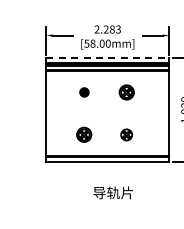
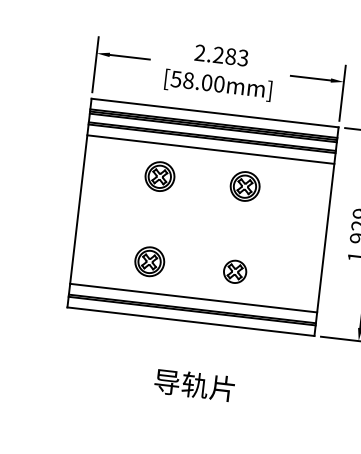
line: (108, 58) -> (216, 113), dashed -> solid
line: (107, 76) -> (210, 149), added
part: (84, 92) -> (160, 176), size x1.67
line: (107, 150) -> (192, 298), added

